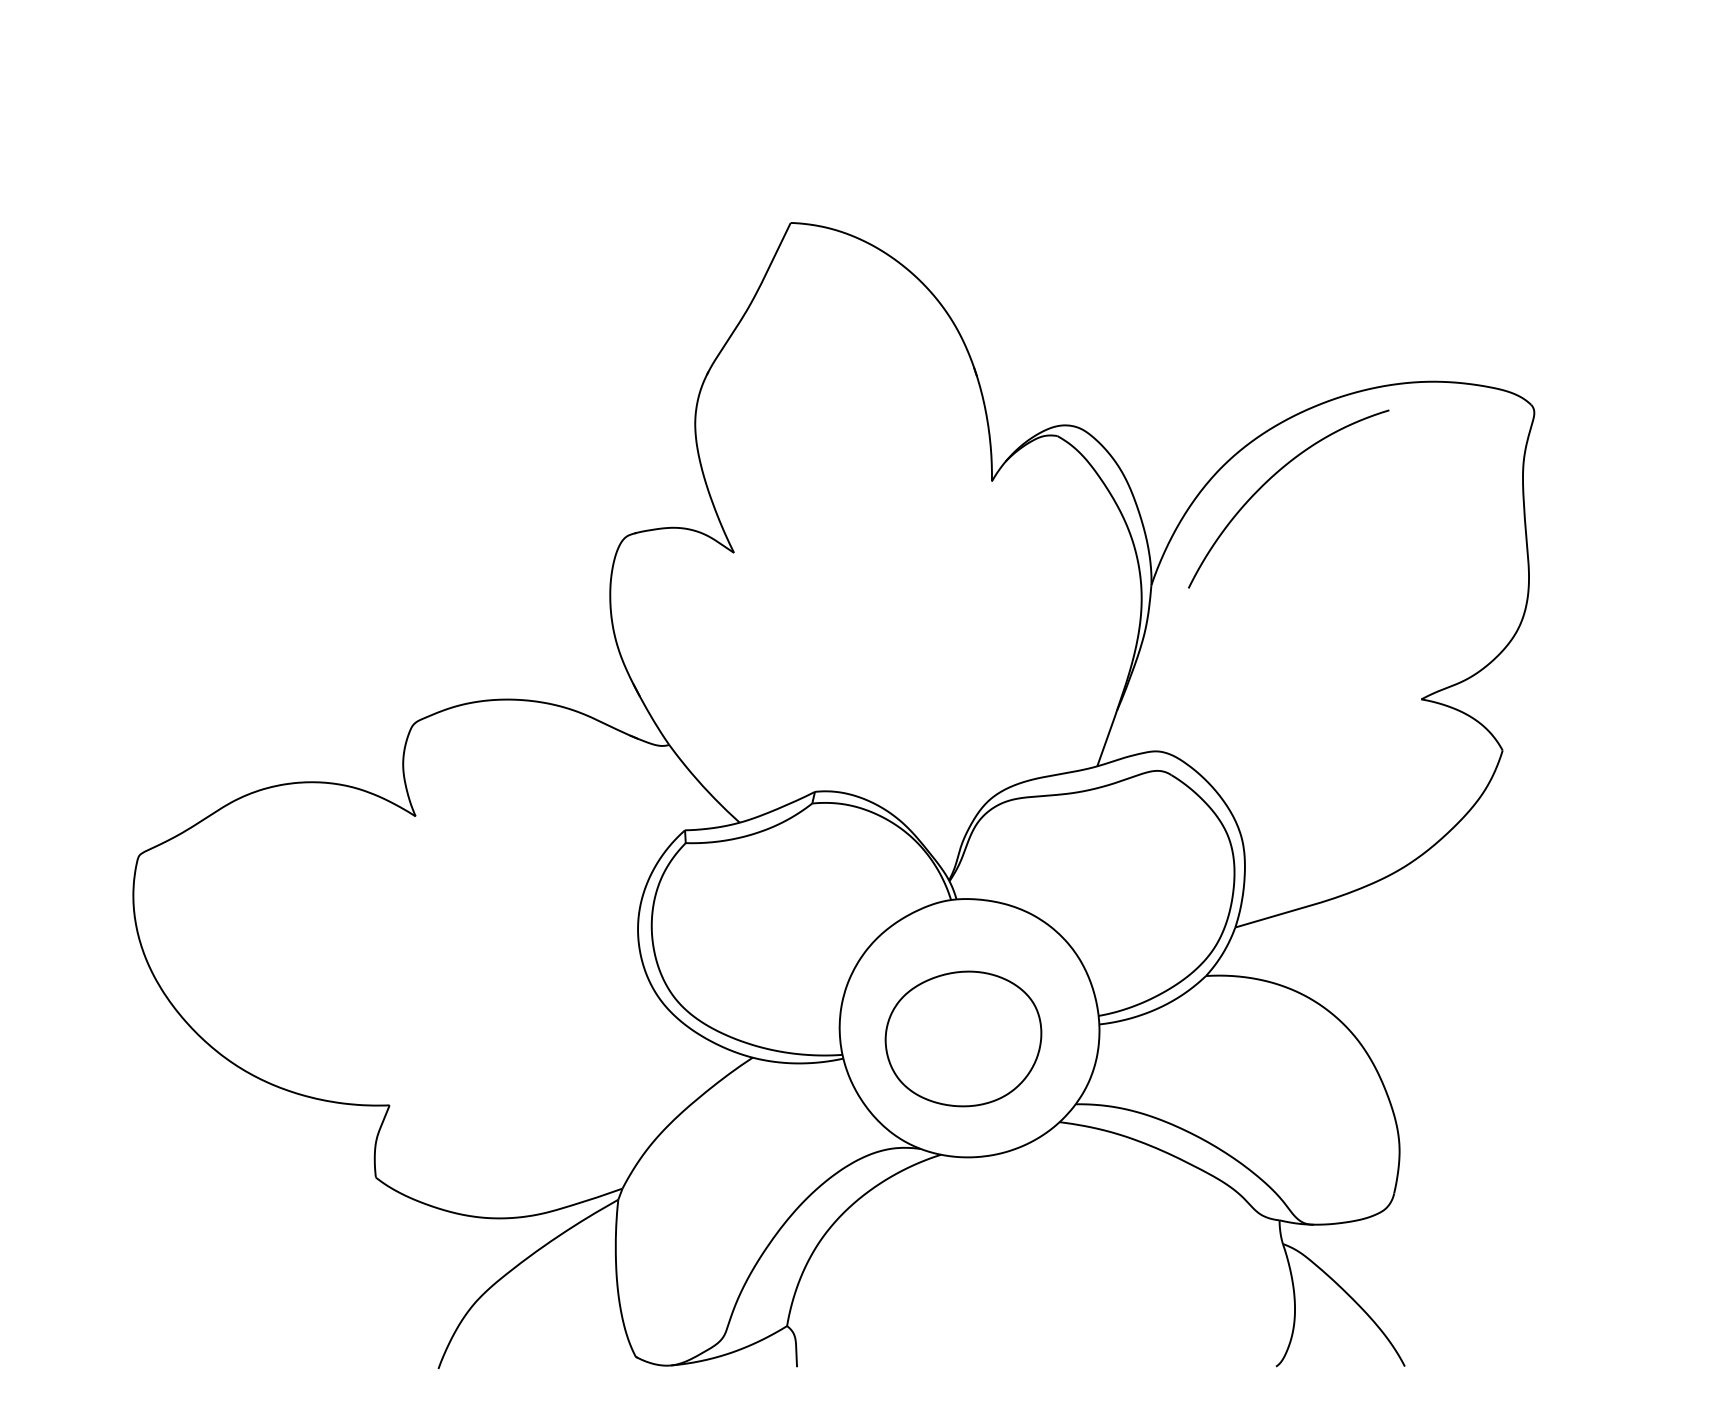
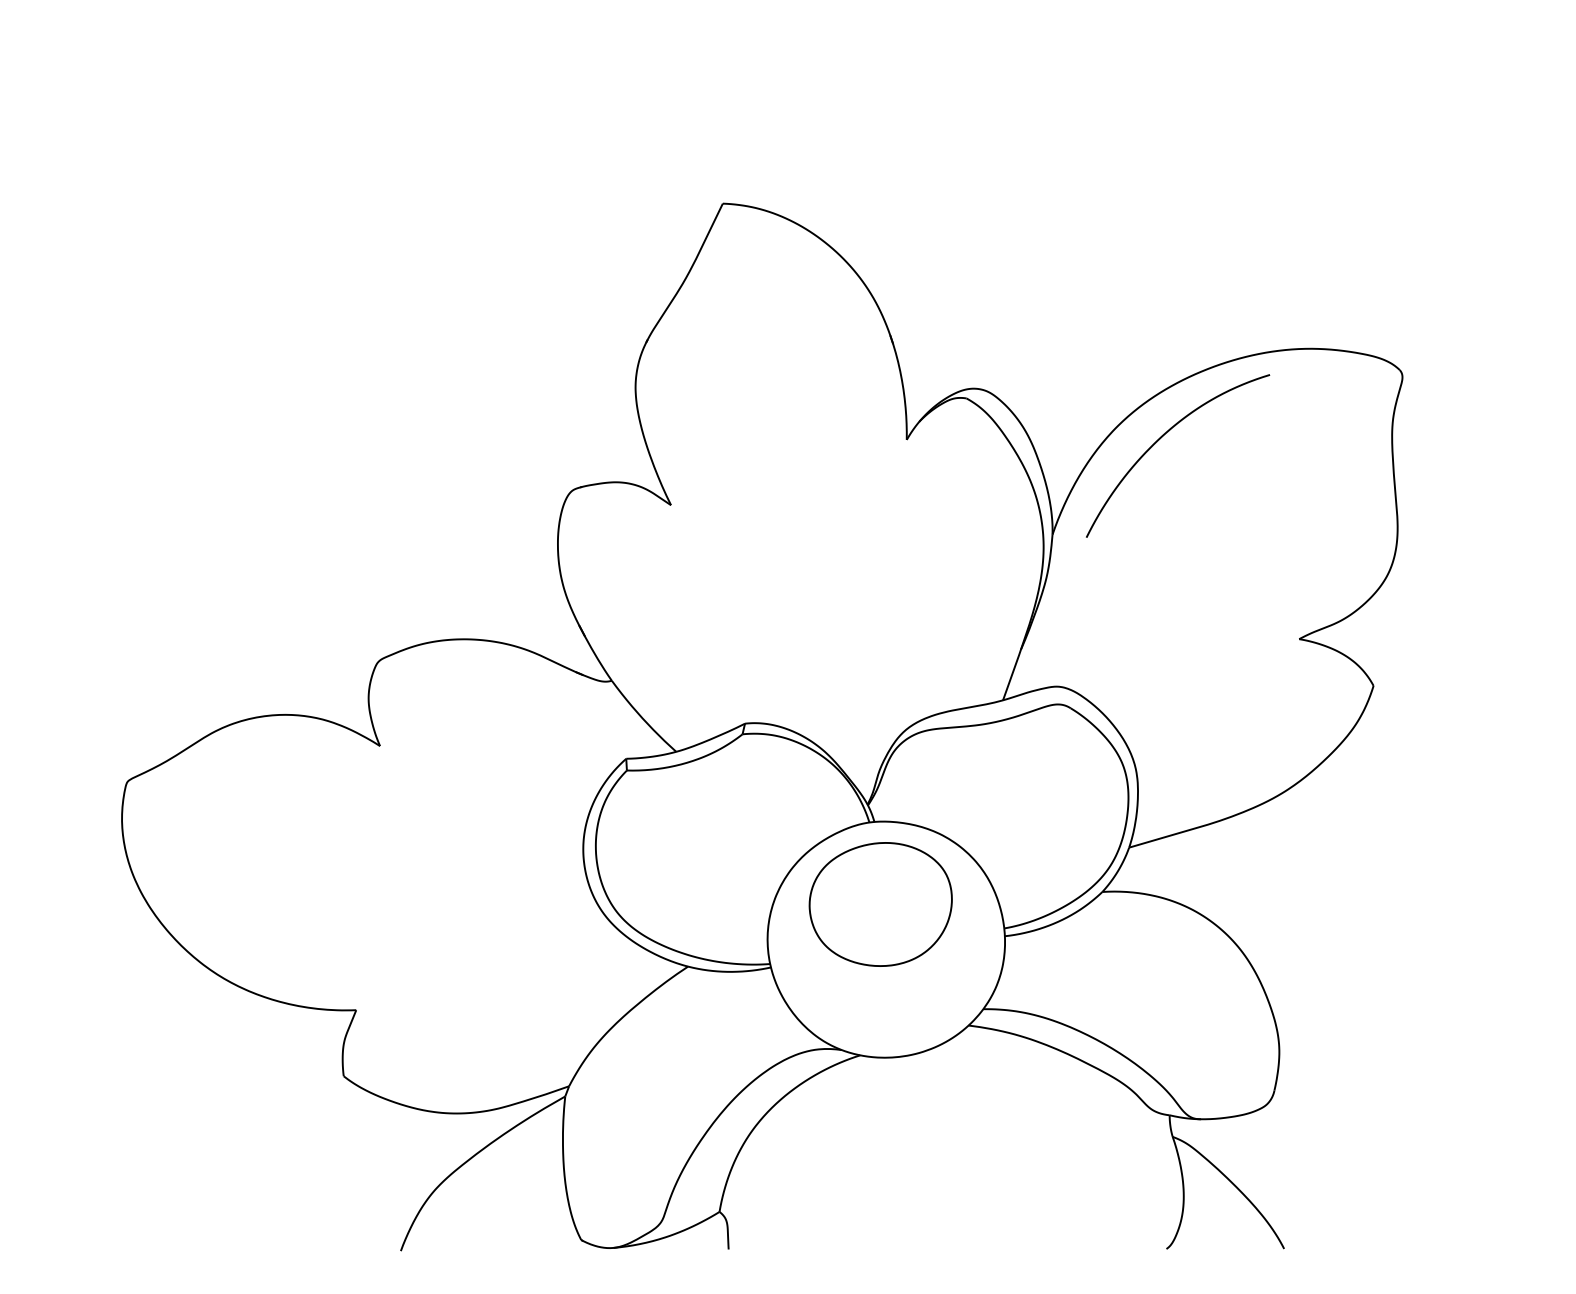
part: (963, 1038) -> (880, 904), moved

